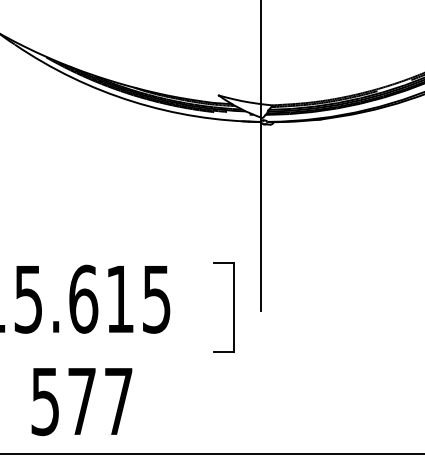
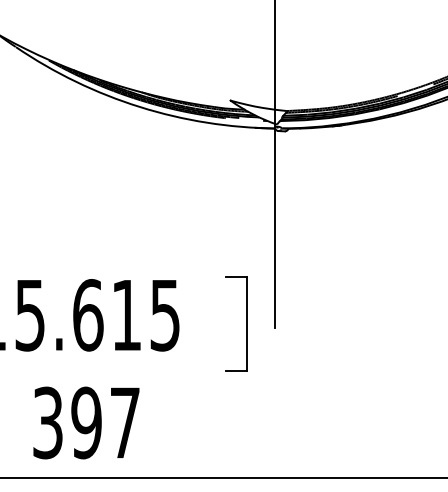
text: (63, 401) -> (67, 422), 577 -> 397

